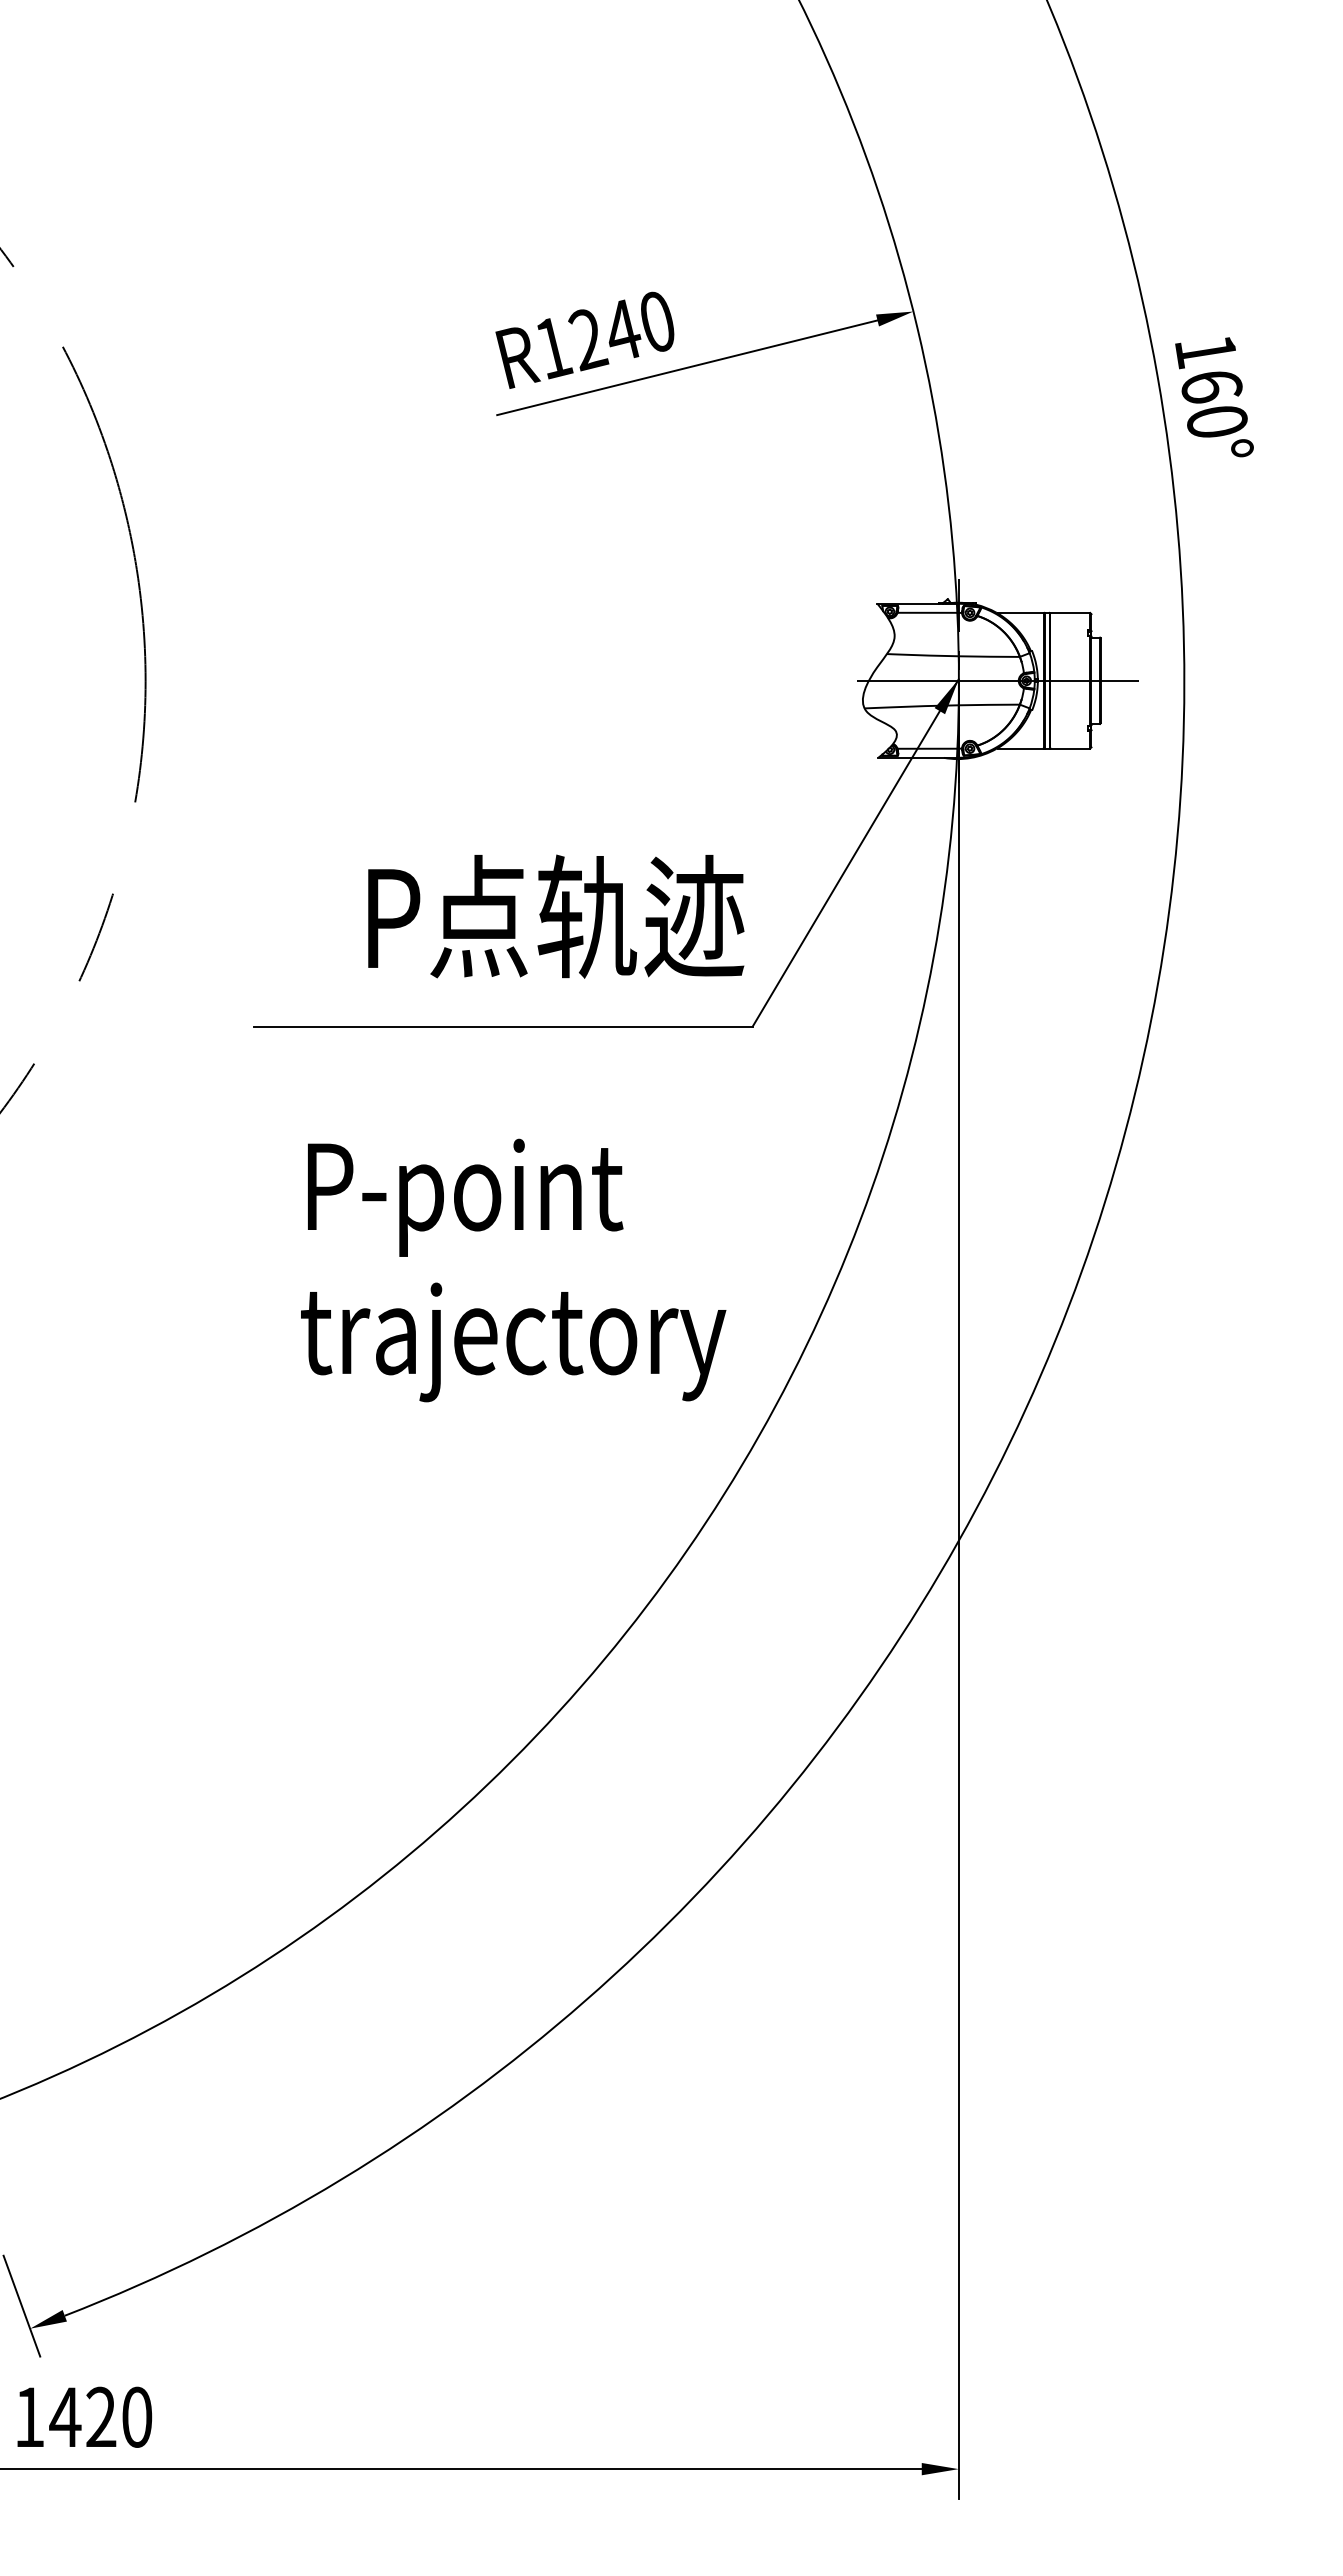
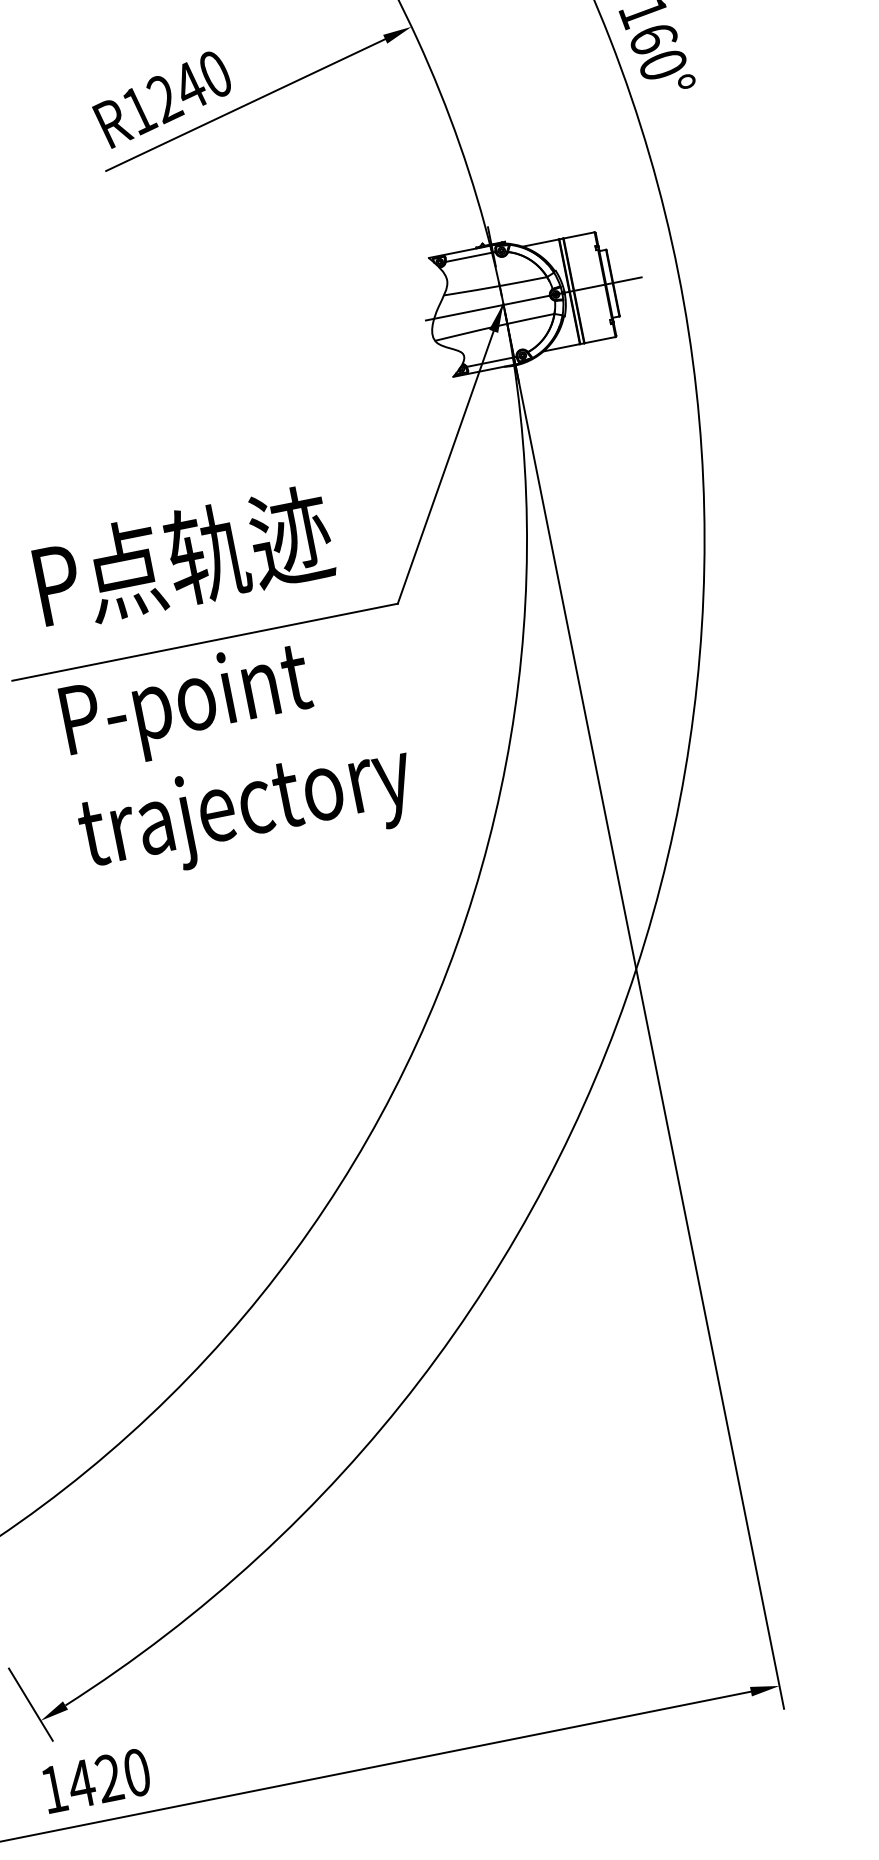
text: (556, 916) -> (183, 558), moved
text: (513, 1270) -> (235, 754), moved

